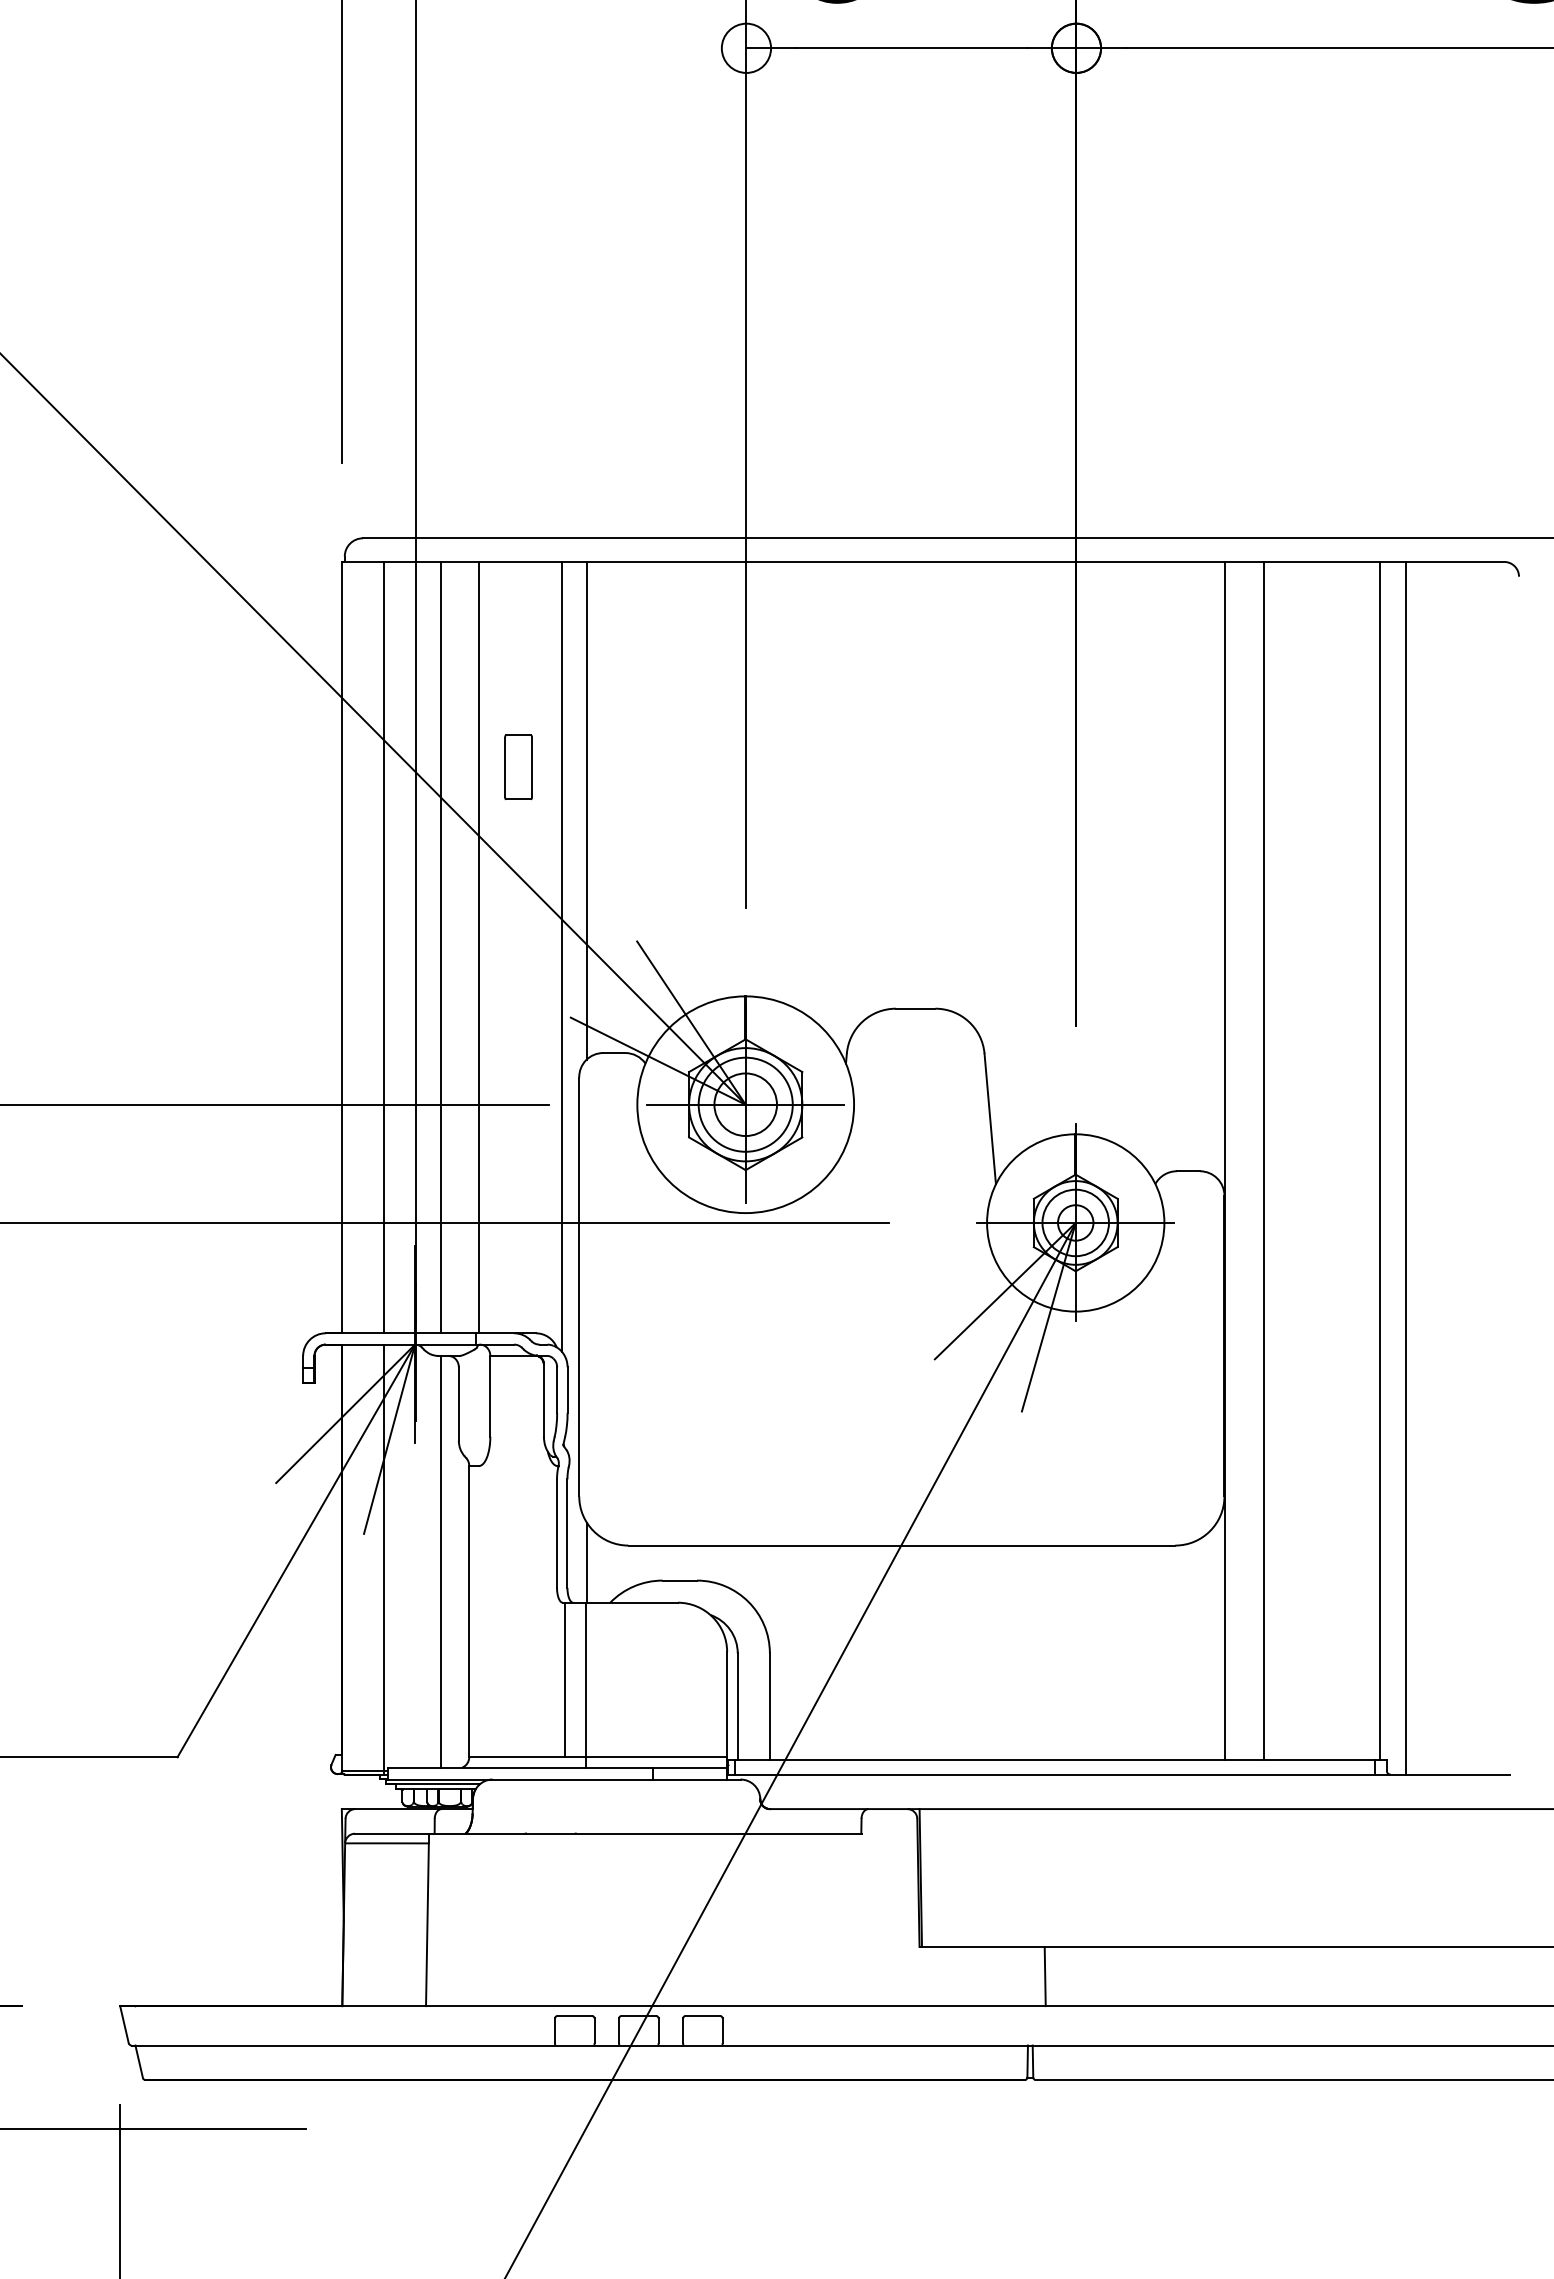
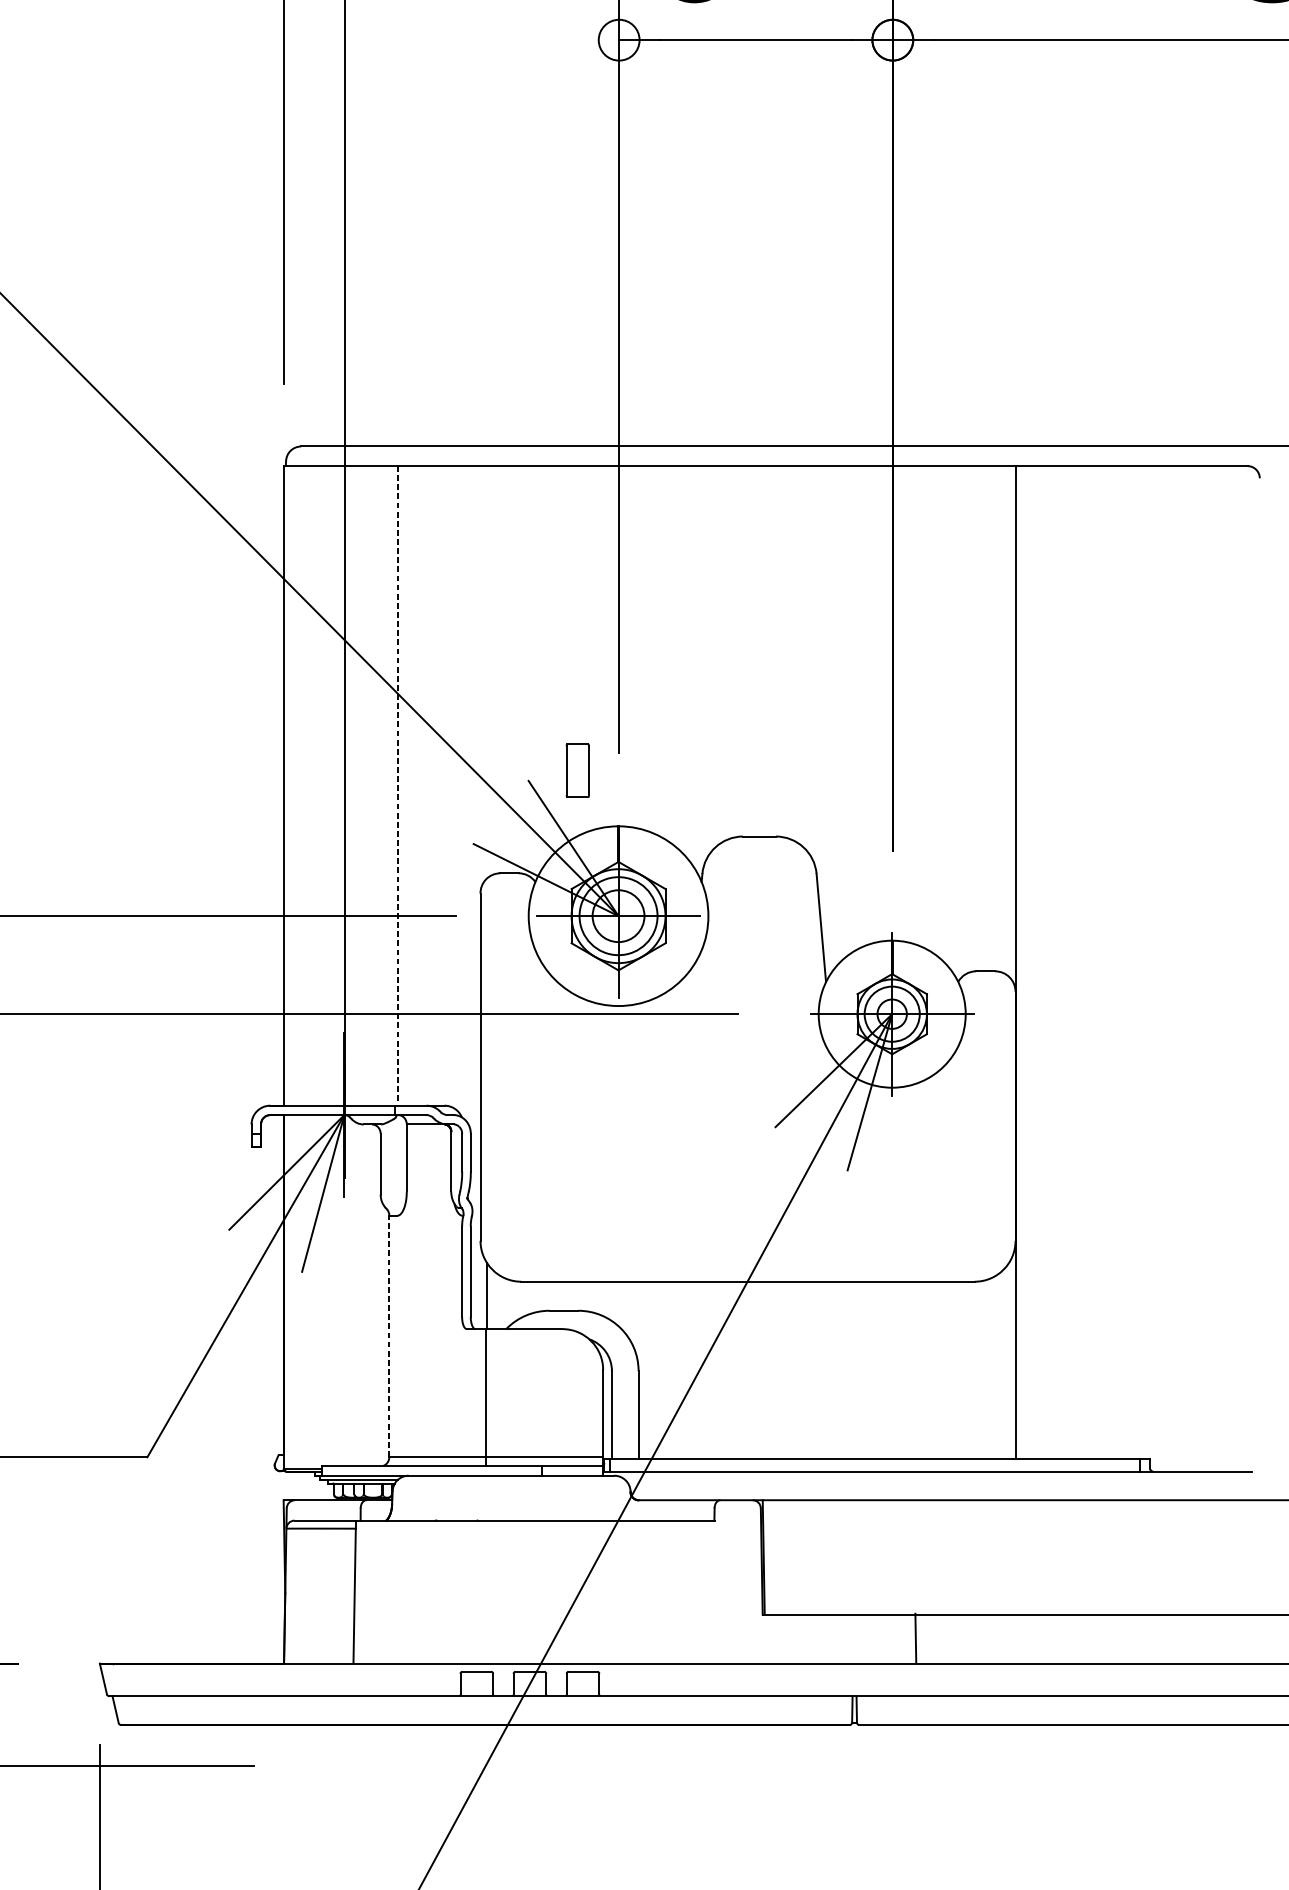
part: (518, 767) -> (577, 770), moved
line: (587, 810) -> (487, 672), removed
line: (384, 947) -> (319, 785), removed
line: (441, 947) -> (366, 785), removed
line: (479, 947) -> (397, 785), solid -> dashed
line: (561, 956) -> (465, 793), removed
line: (1264, 1160) -> (1048, 962), removed
line: (1379, 1160) -> (1144, 962), removed
line: (1405, 1167) -> (1165, 968), removed
line: (384, 1559) -> (319, 1293), removed
line: (441, 1561) -> (366, 1294), removed
line: (469, 1610) -> (389, 1335), solid -> dashed
line: (565, 1679) -> (469, 1392), removed
line: (1044, 1976) -> (915, 1638), moved

